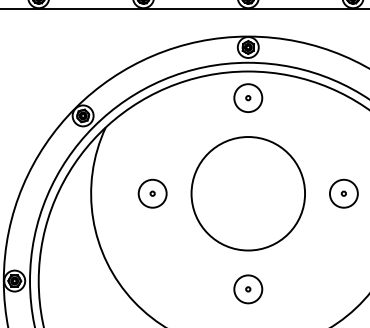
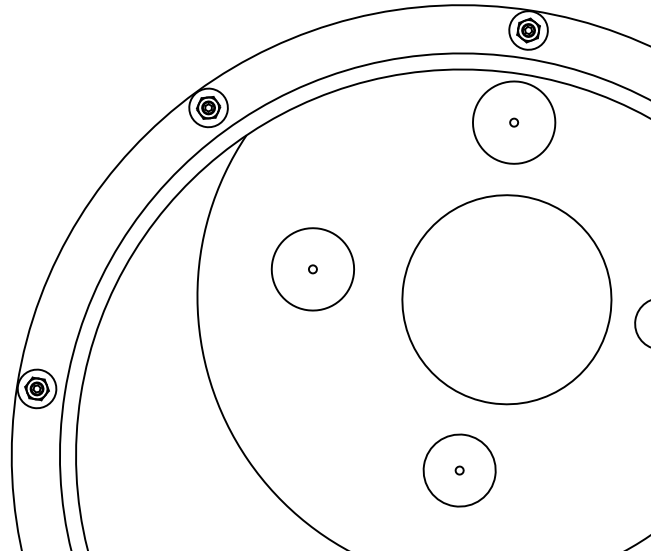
circle: (248, 98) -> (514, 123), size x1.6
circle: (152, 193) -> (312, 268), size x1.6
circle: (247, 193) -> (505, 299), moved
circle: (248, 289) -> (459, 470), size x1.4

